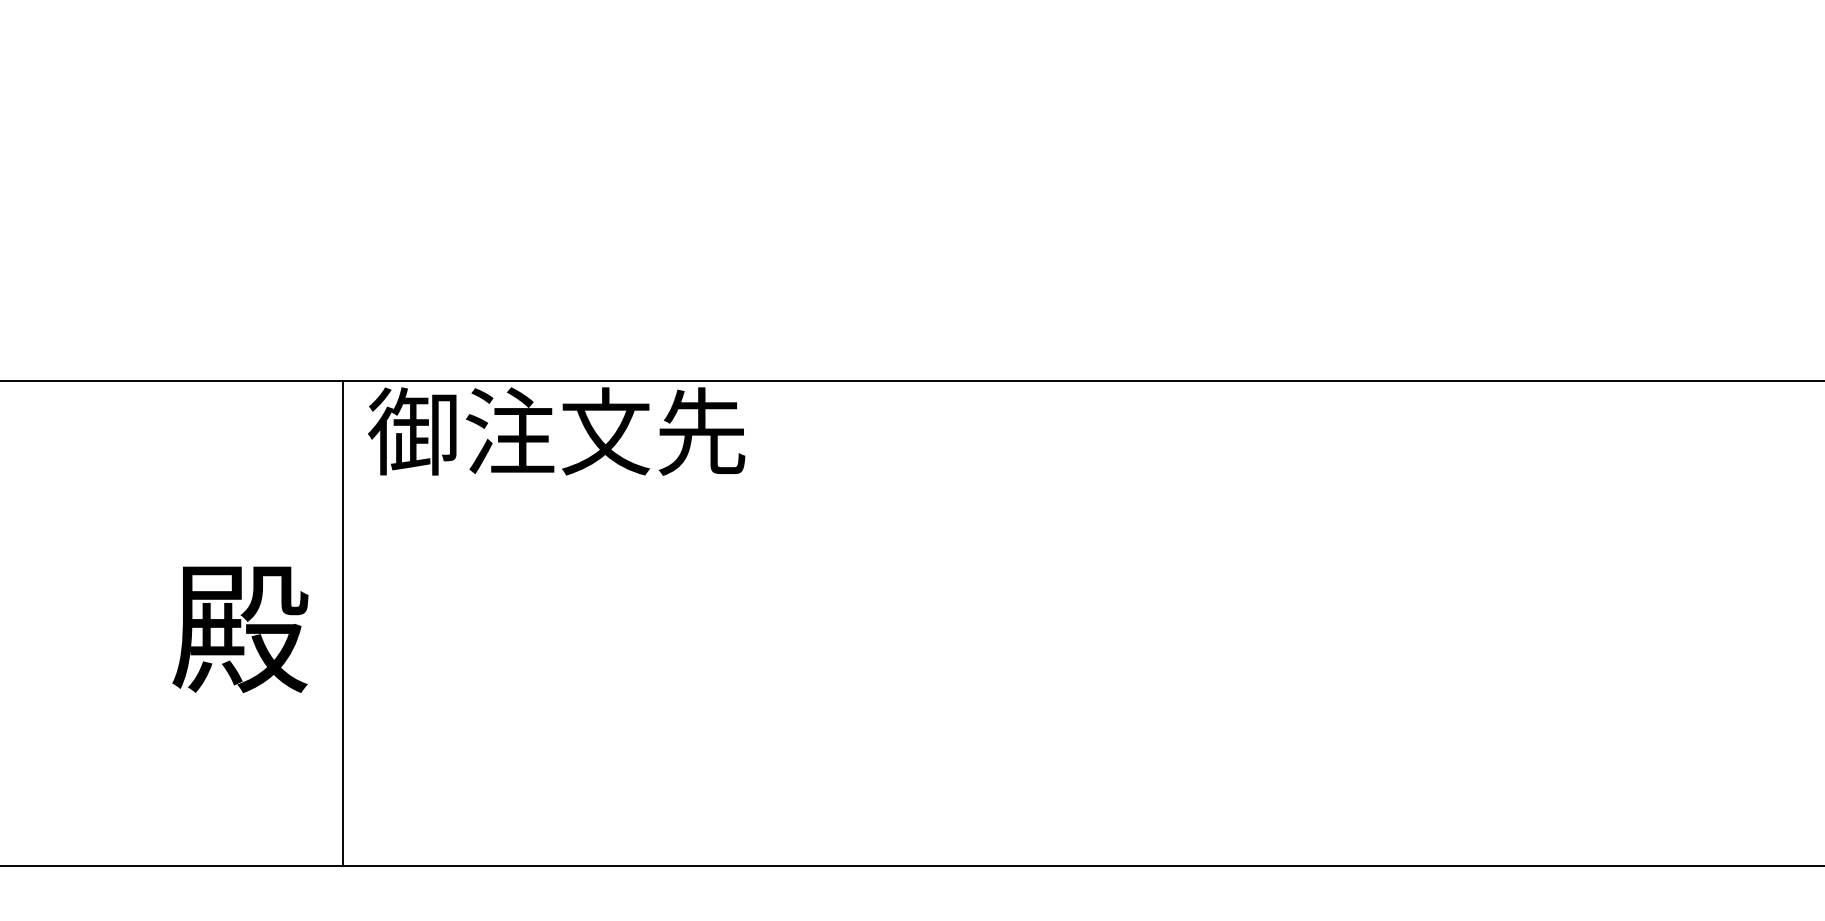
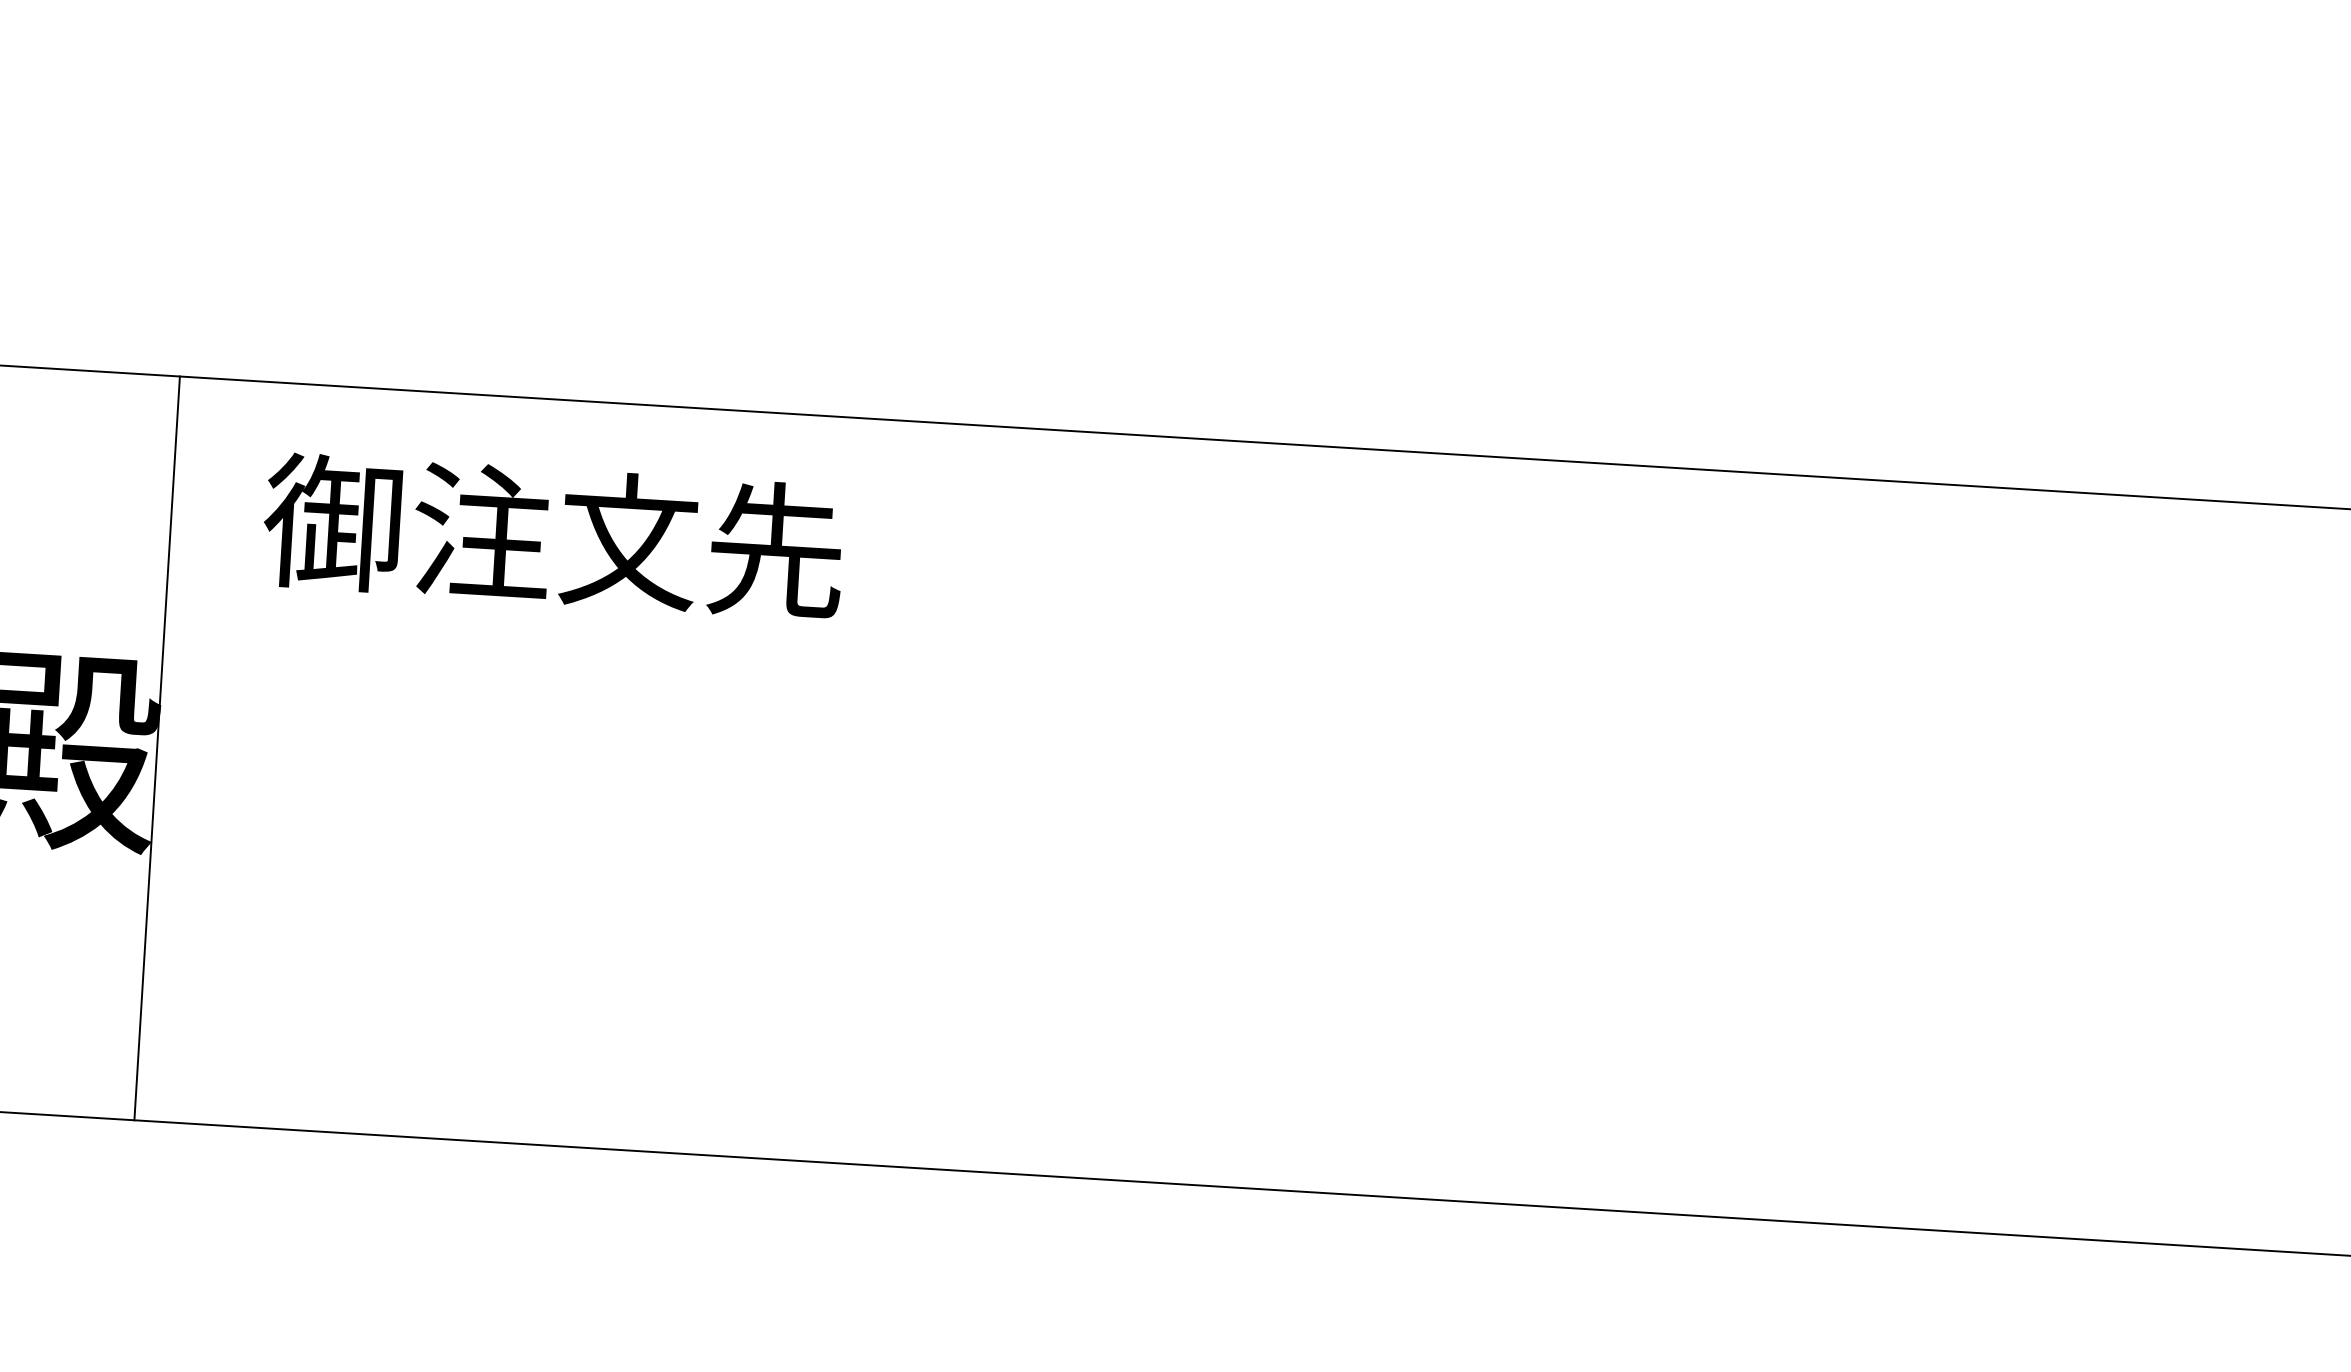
text: (556, 431) -> (553, 536), moved
line: (342, 622) -> (157, 747), moved

